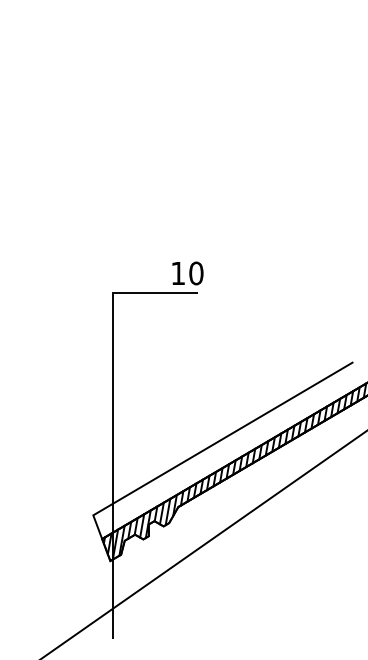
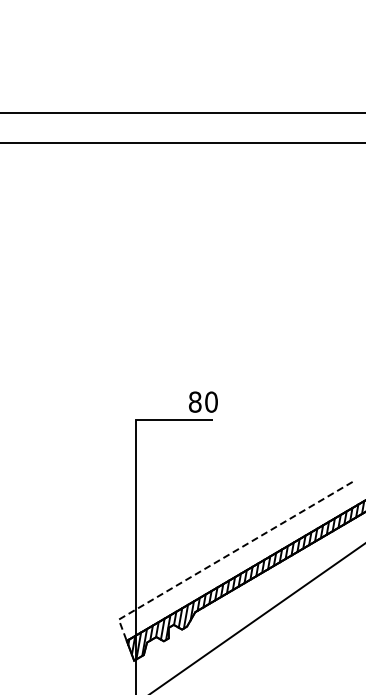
text: (178, 272) -> (195, 401), 10 -> 80
line: (211, 445) -> (225, 556), solid -> dashed

